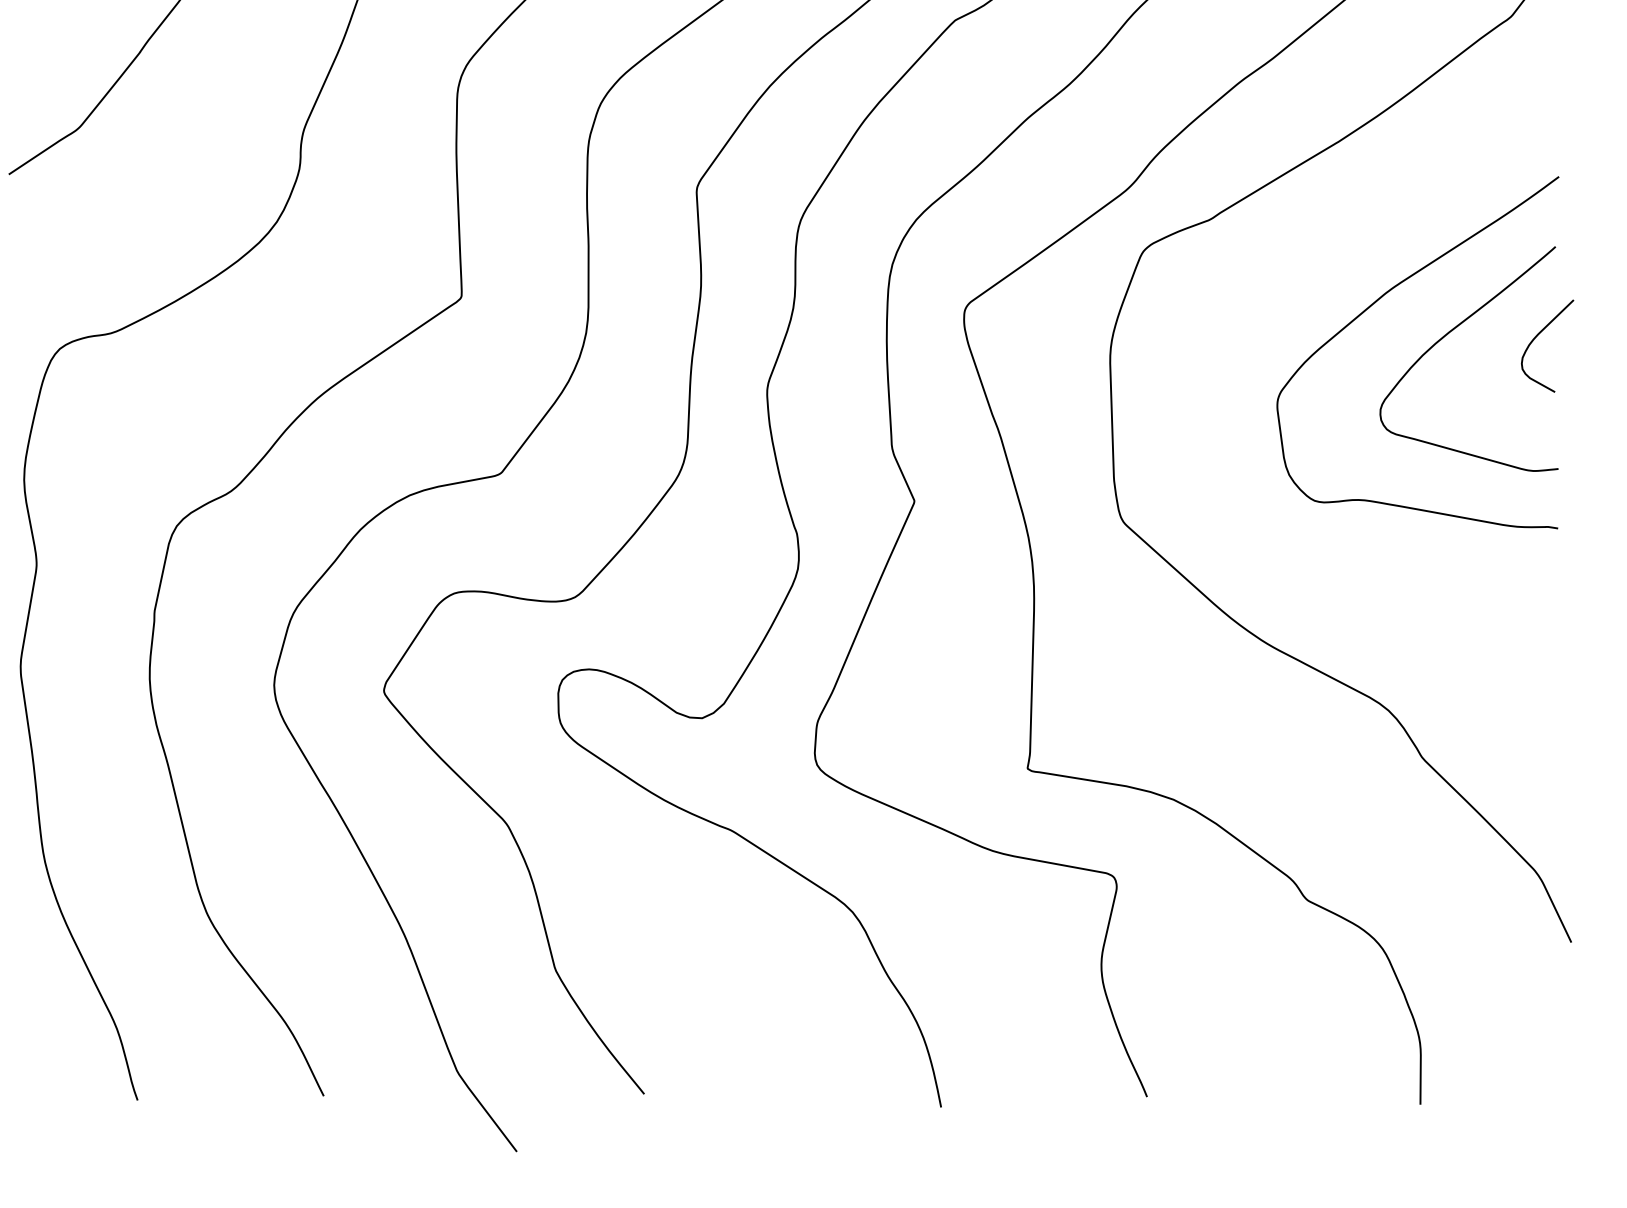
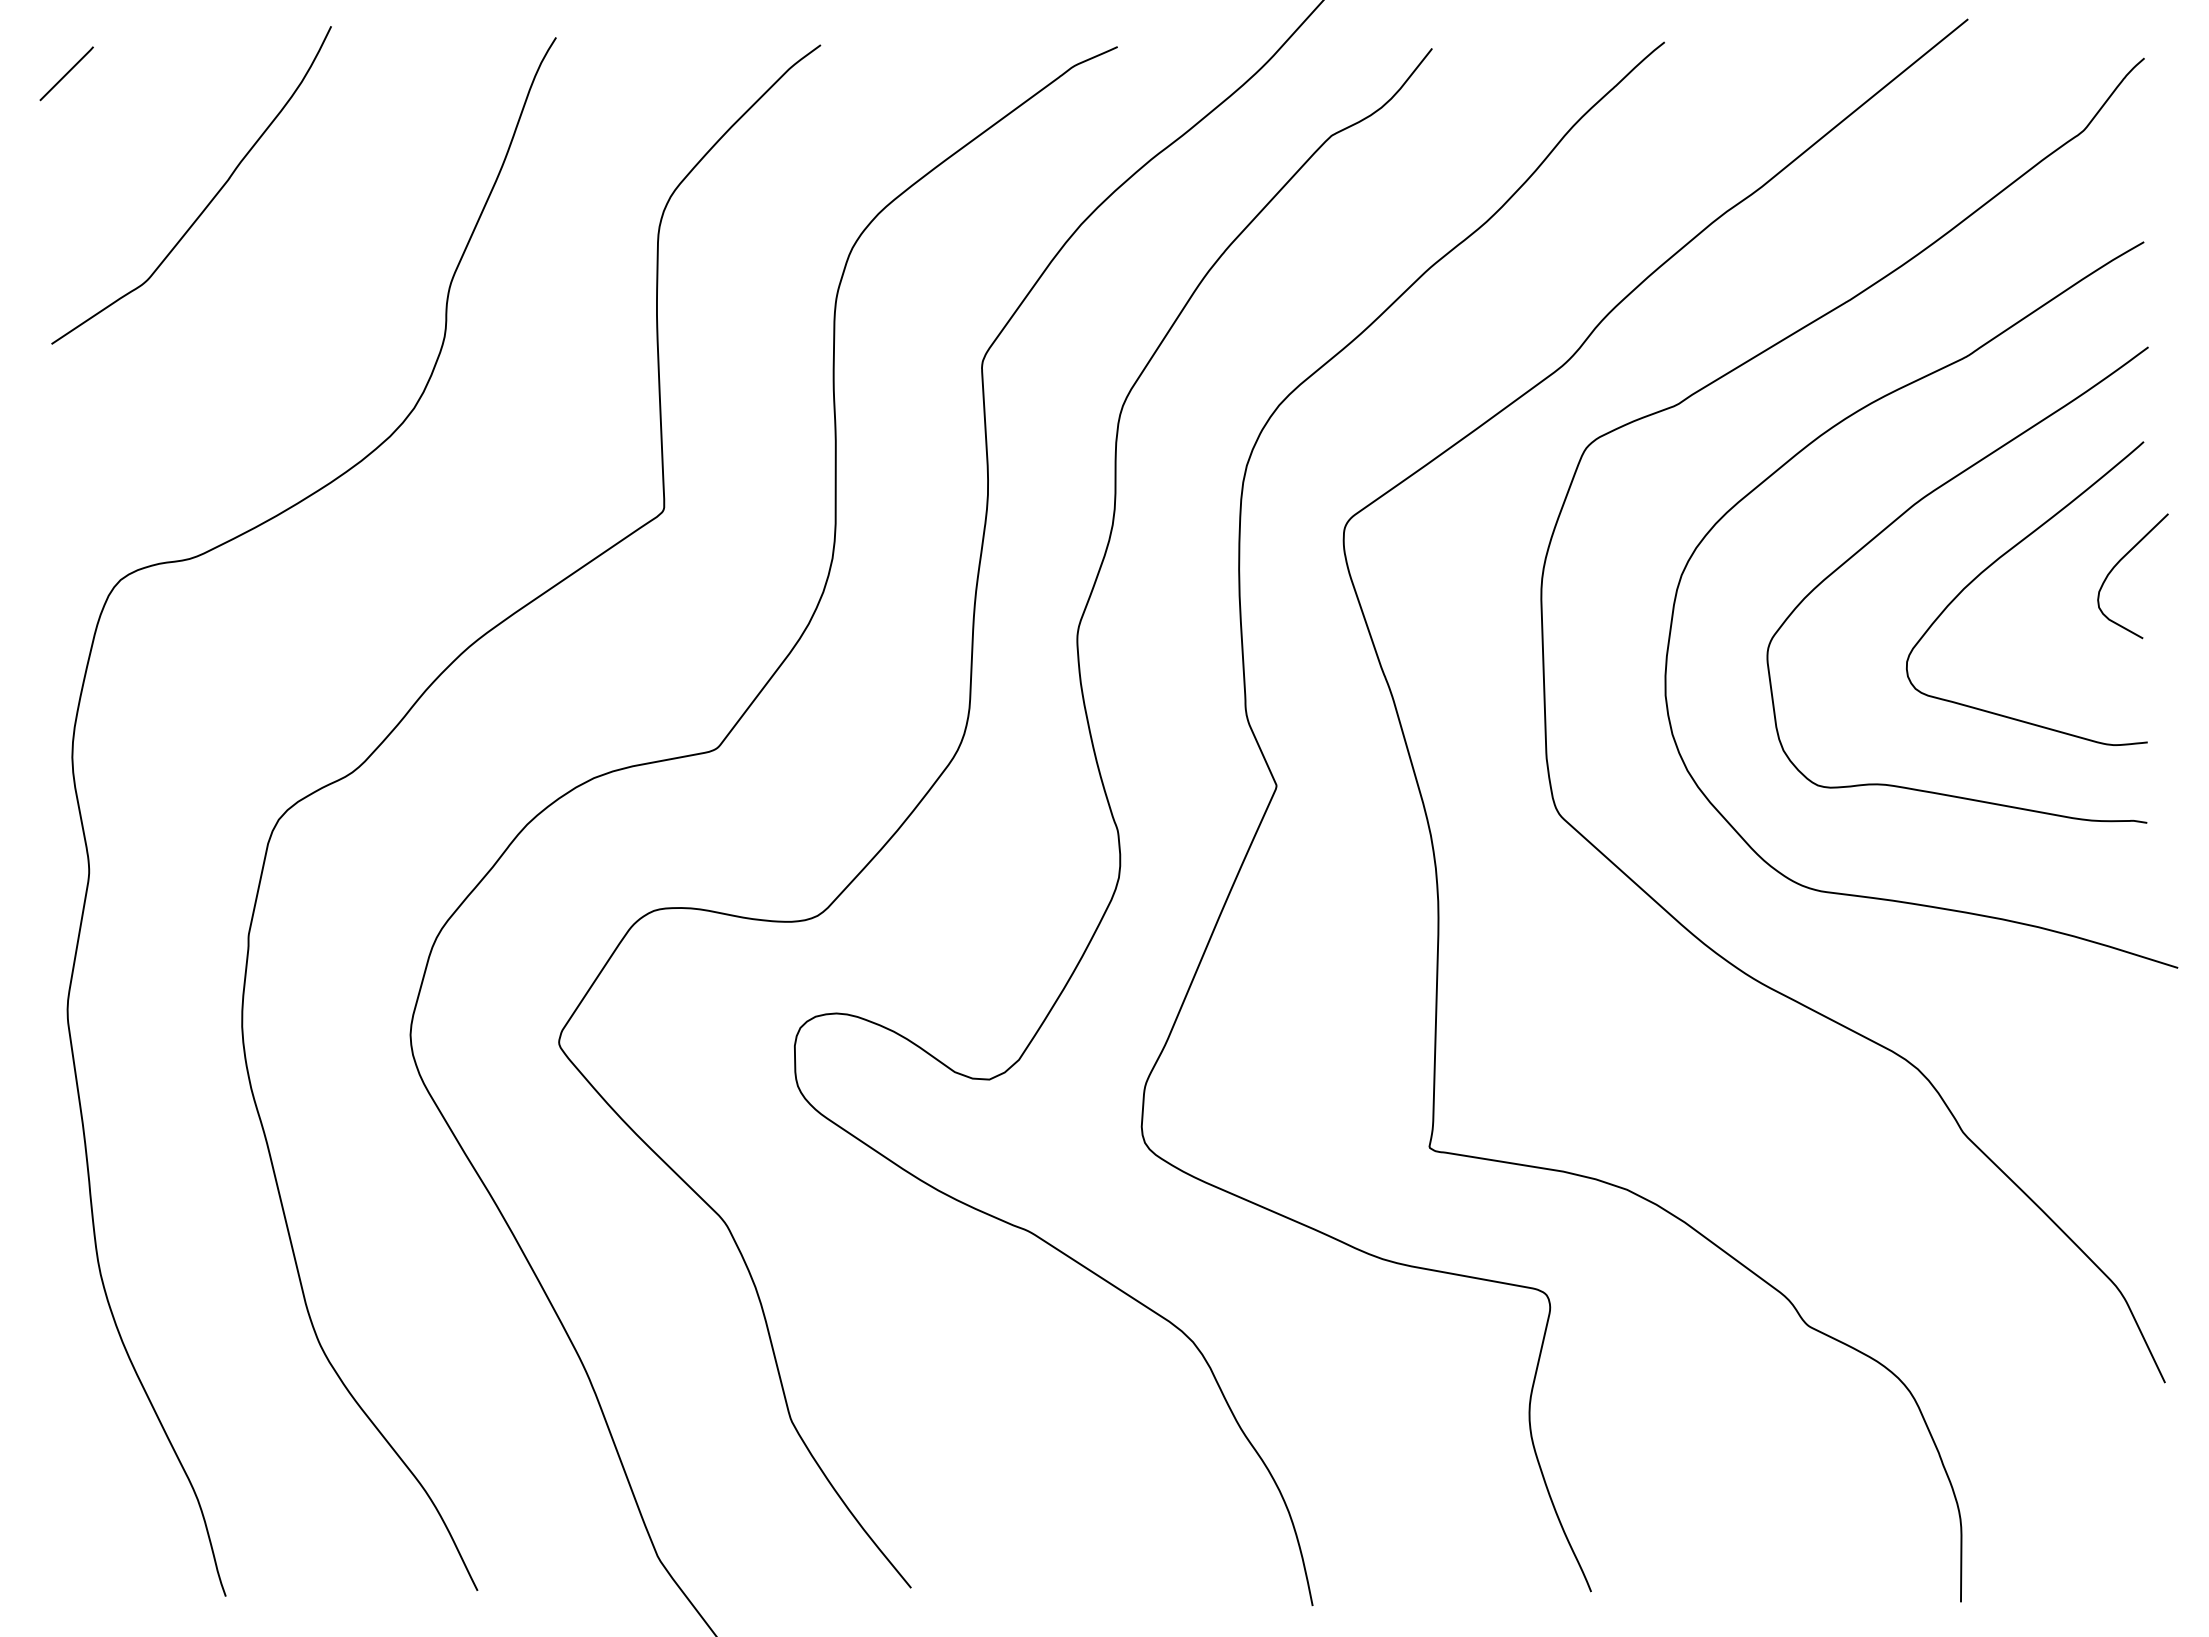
curve: (1300, 256) -> (1798, 454), added

